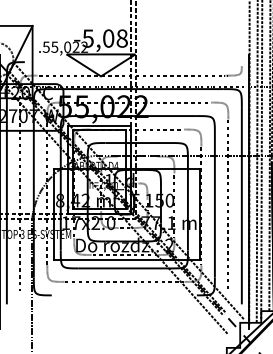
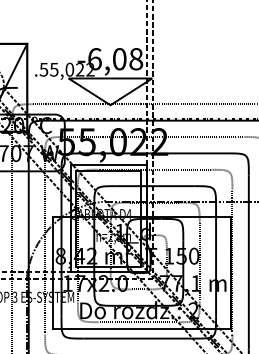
text: (87, 38) -> (93, 59), -5,08 -> -6,08

